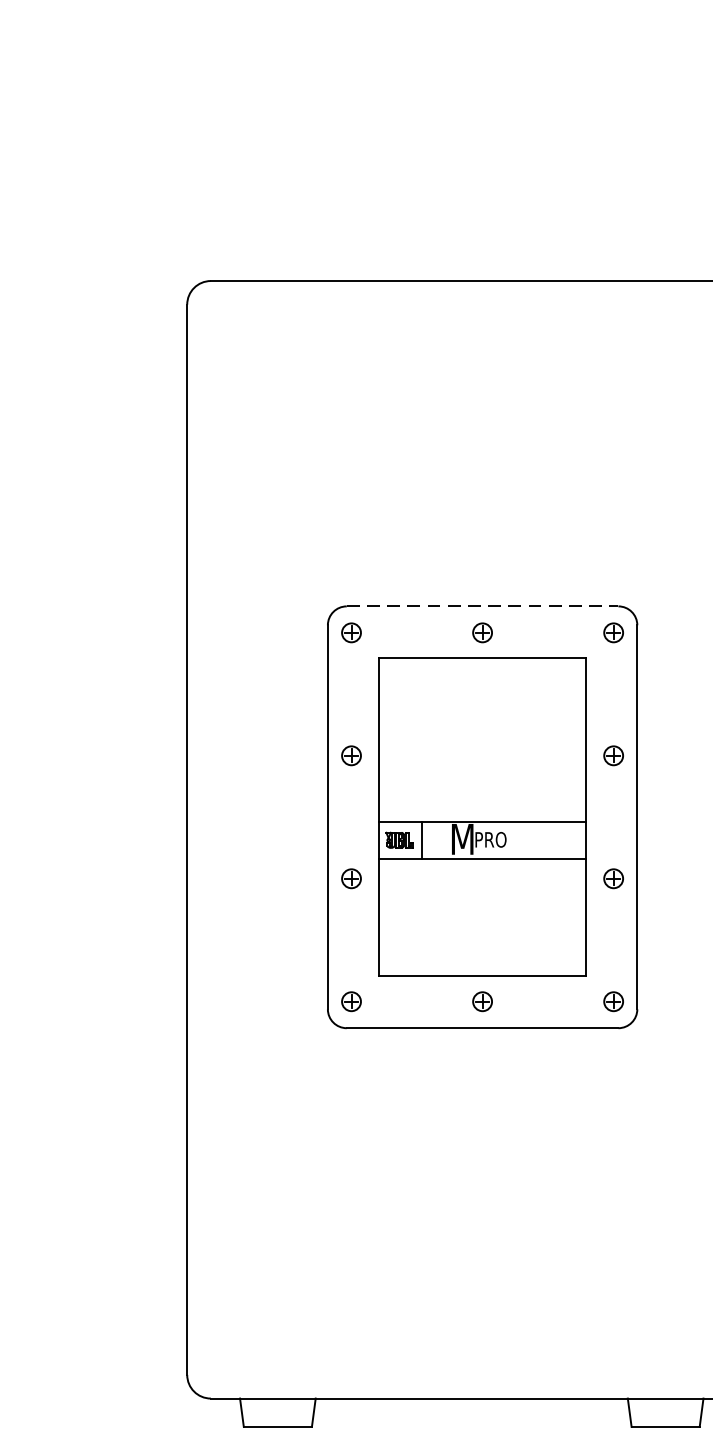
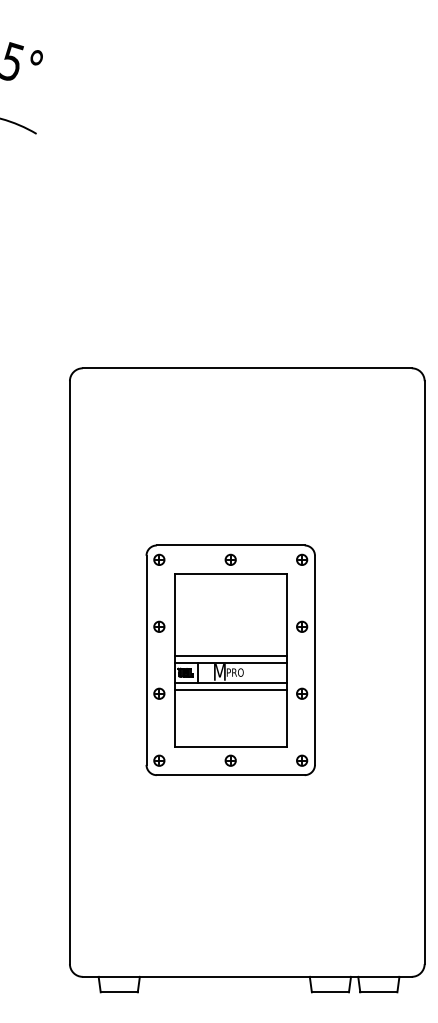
line: (482, 606) -> (230, 545), dashed -> solid
line: (482, 810) -> (230, 656), added
line: (482, 872) -> (230, 690), added

